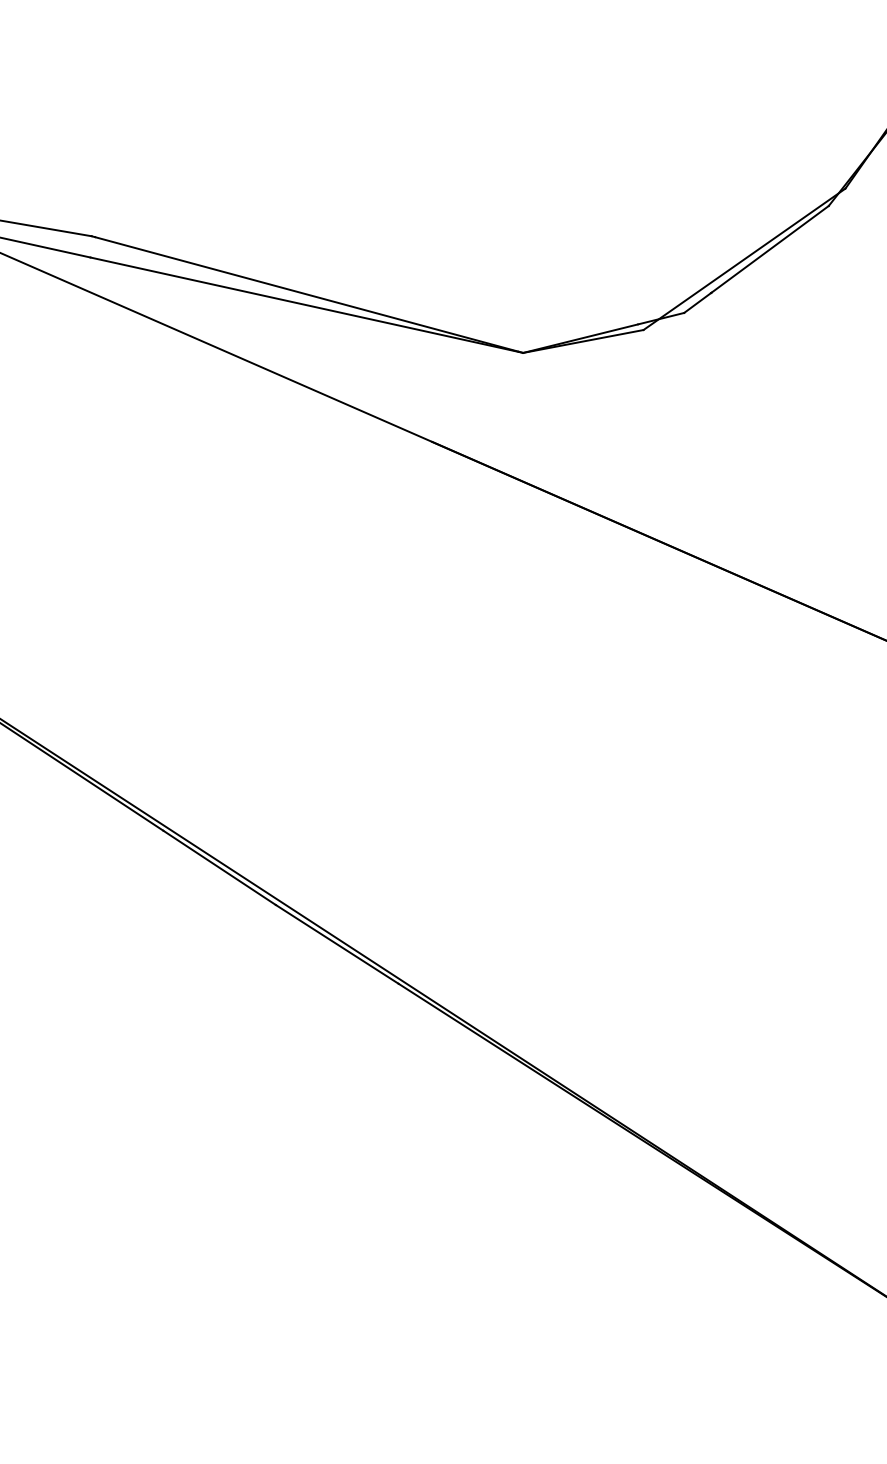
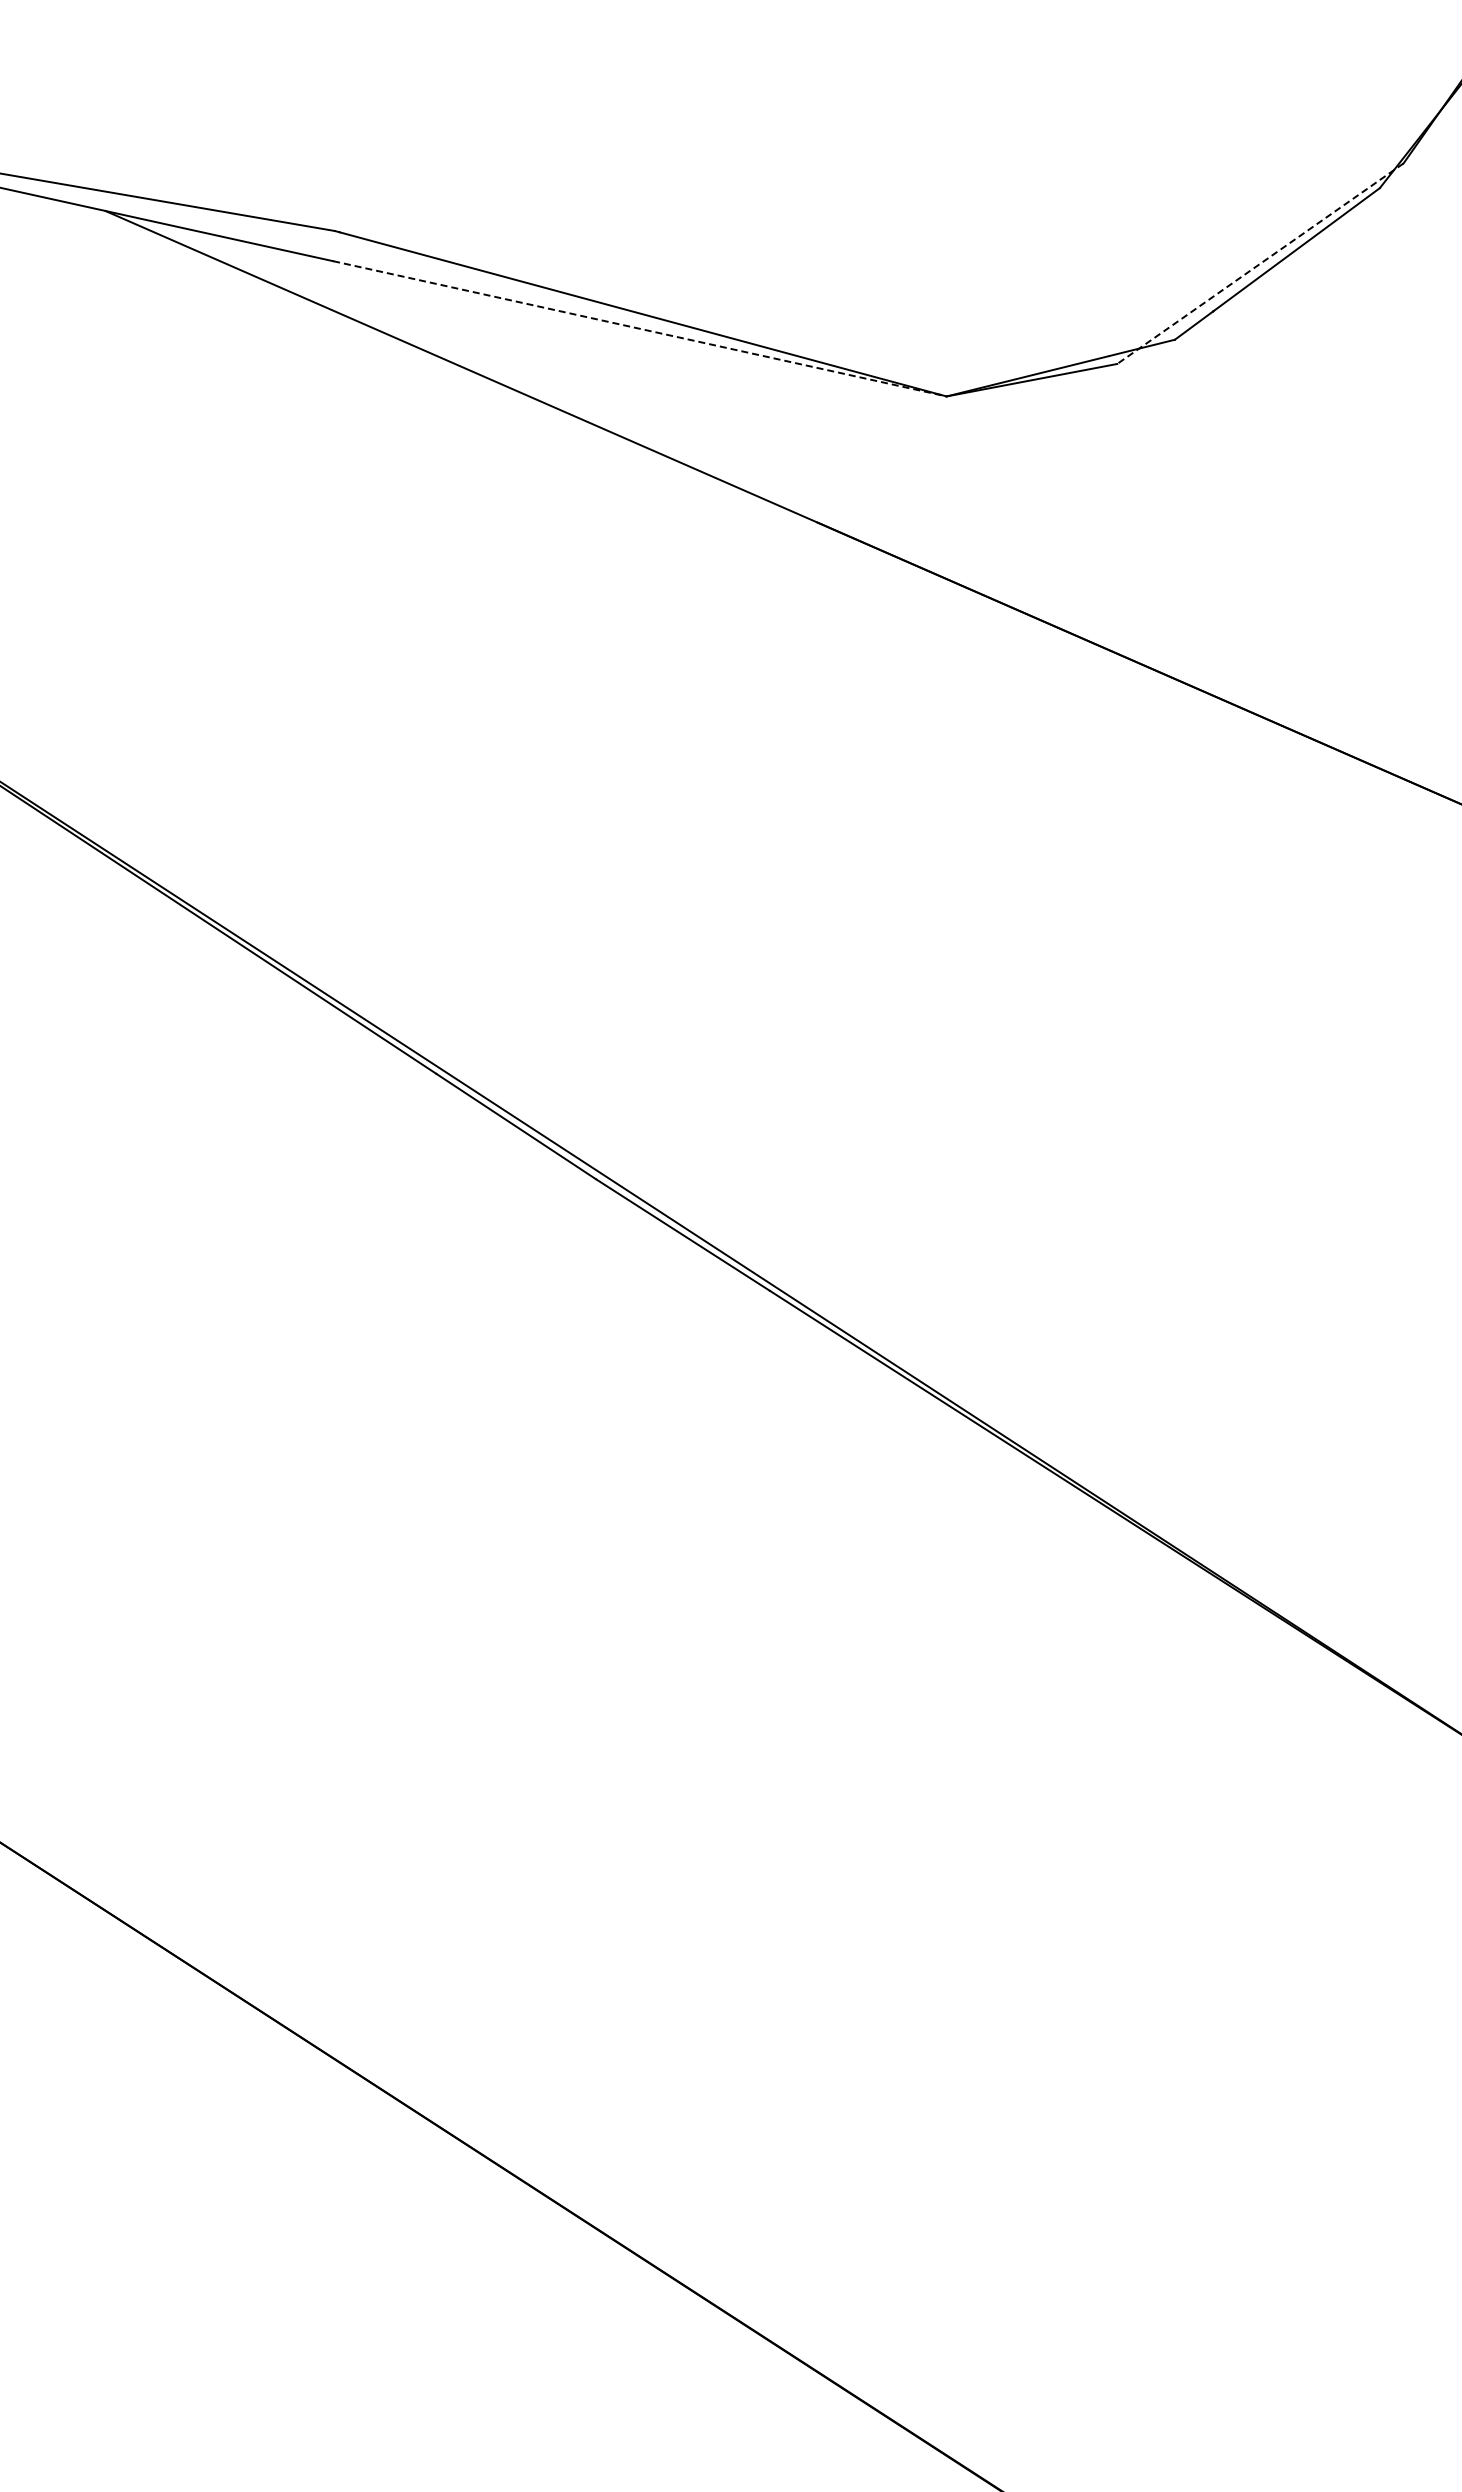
line: (744, 259) -> (1260, 263), solid -> dashed
line: (307, 305) -> (640, 328), solid -> dashed

